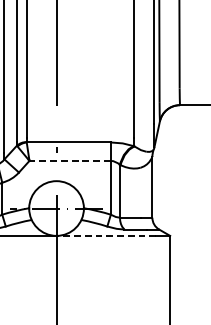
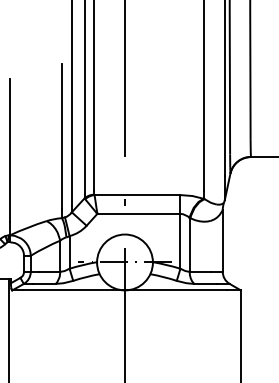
line: (69, 160) -> (138, 213), dashed -> solid
line: (106, 235) -> (175, 290), dashed -> solid

